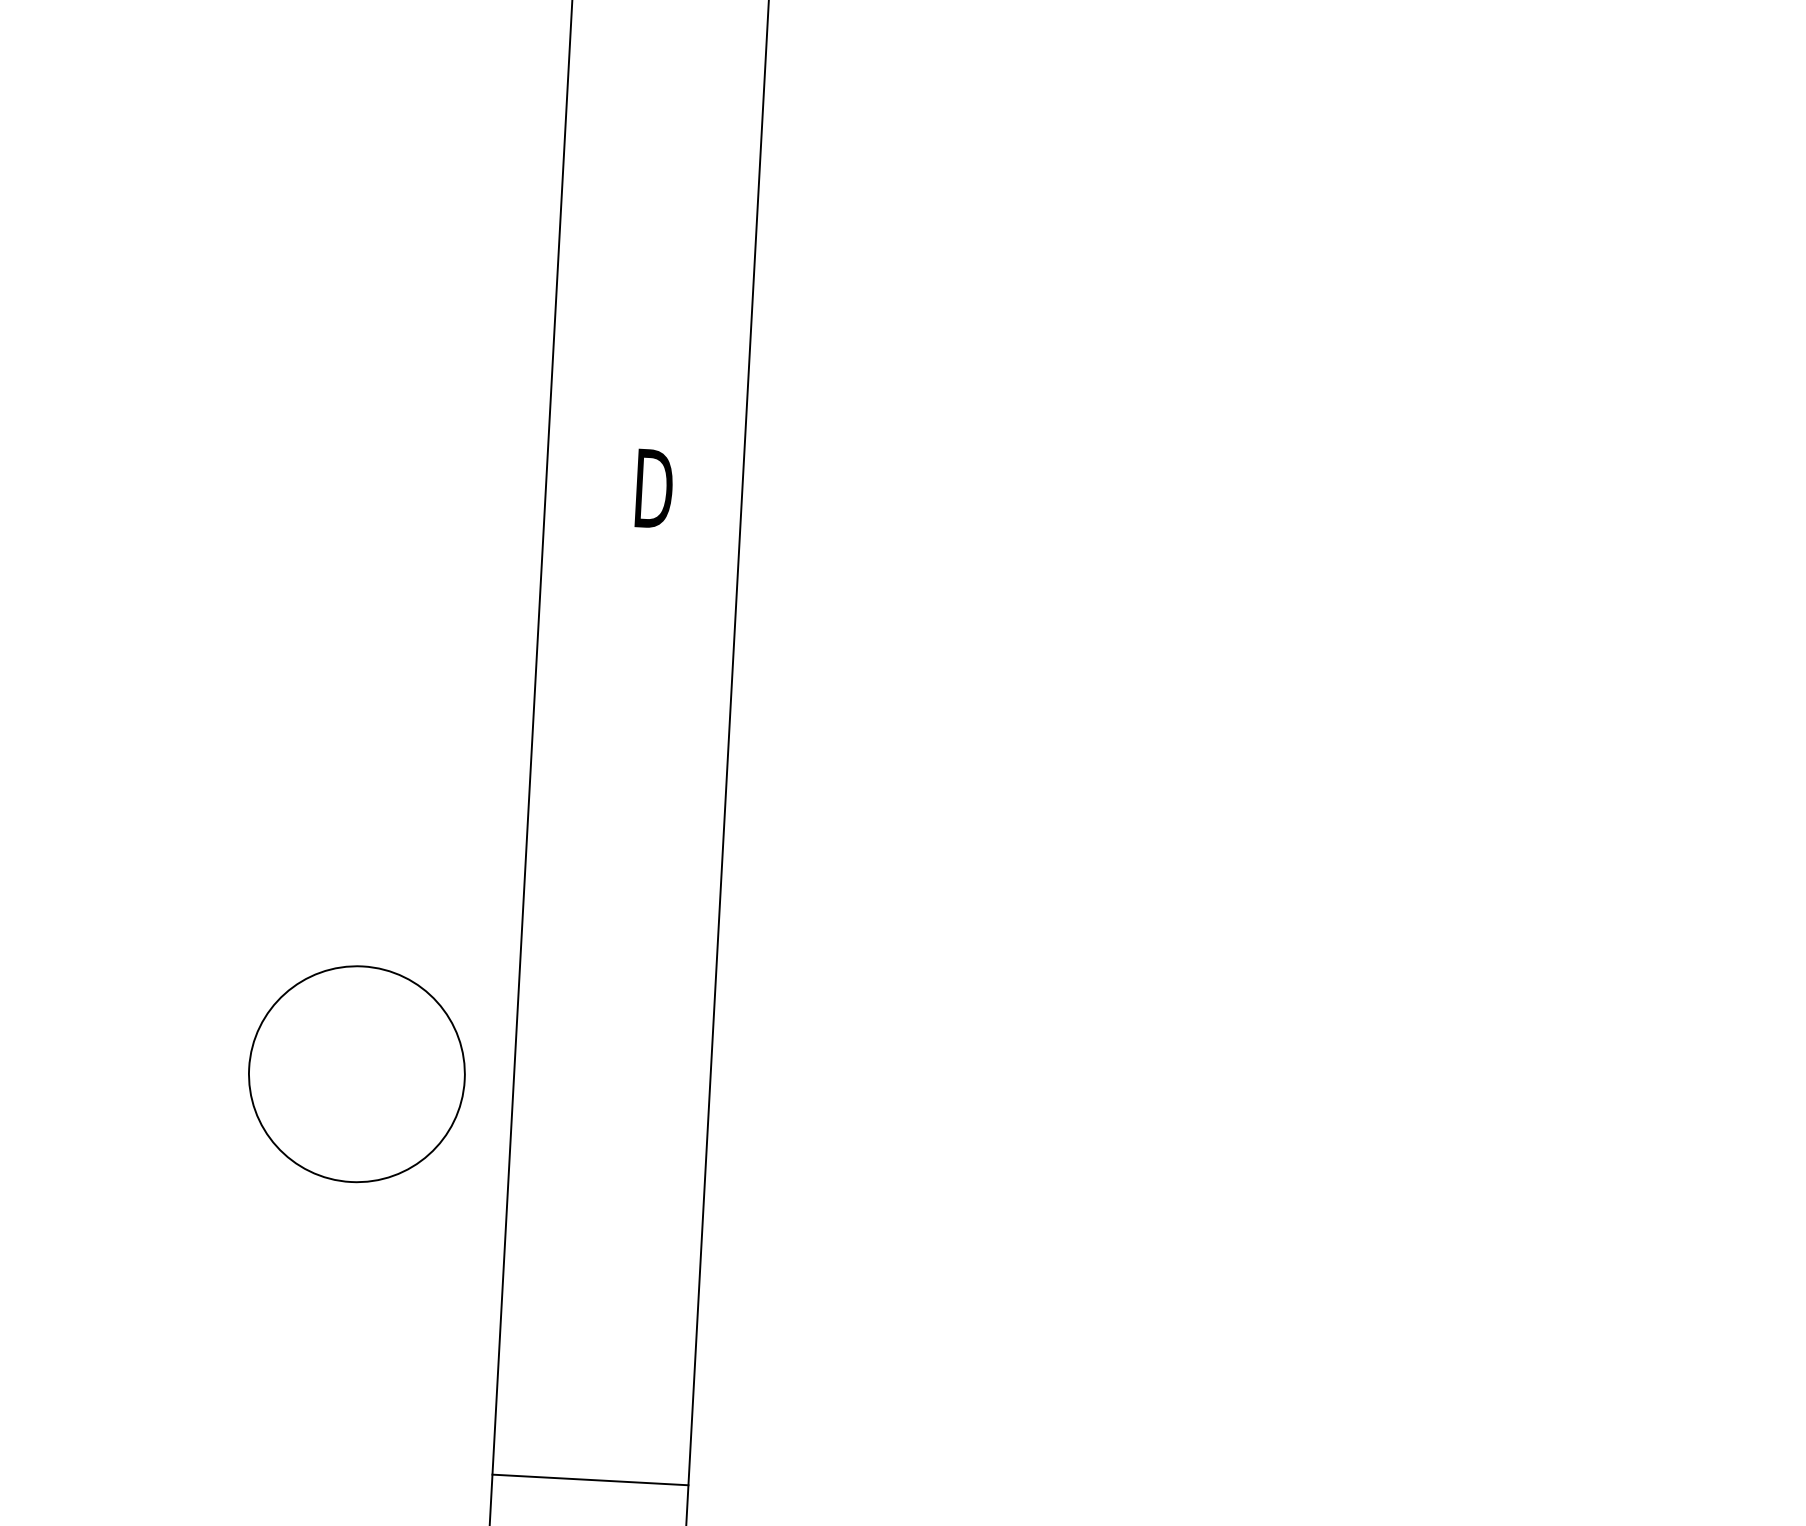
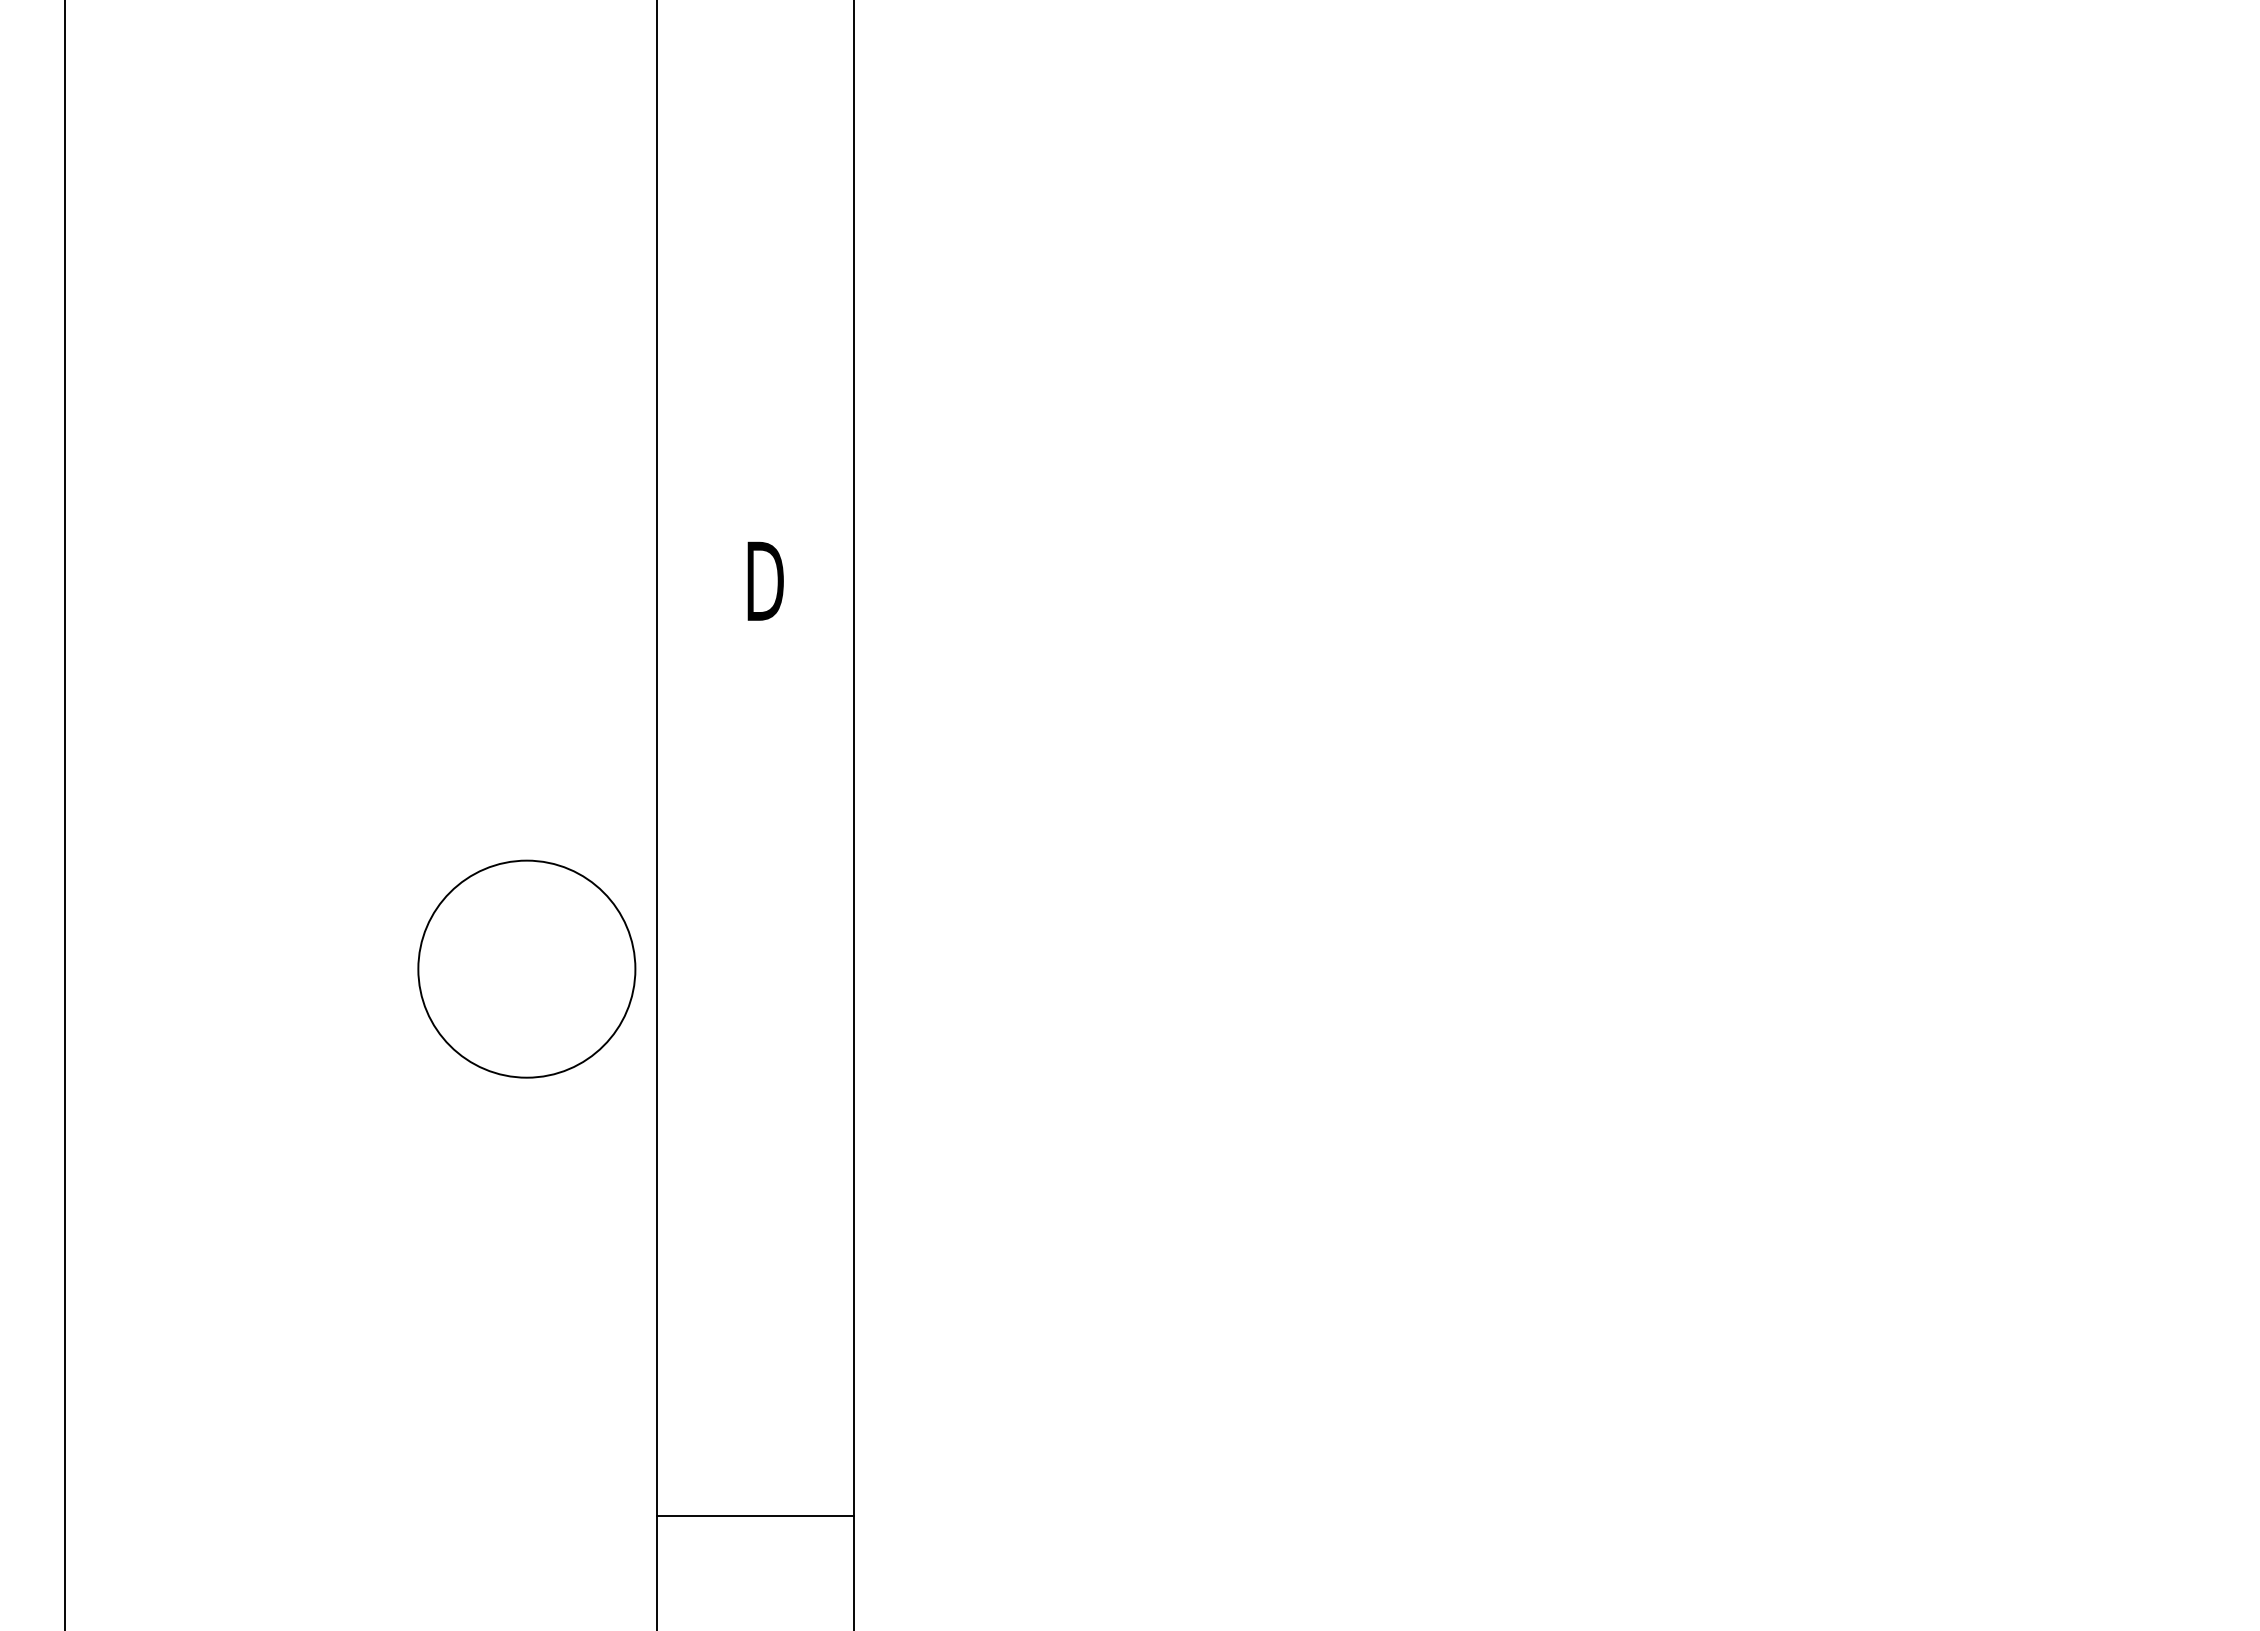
circle: (356, 1073) -> (526, 968), moved
line: (590, 1479) -> (755, 1515), moved

